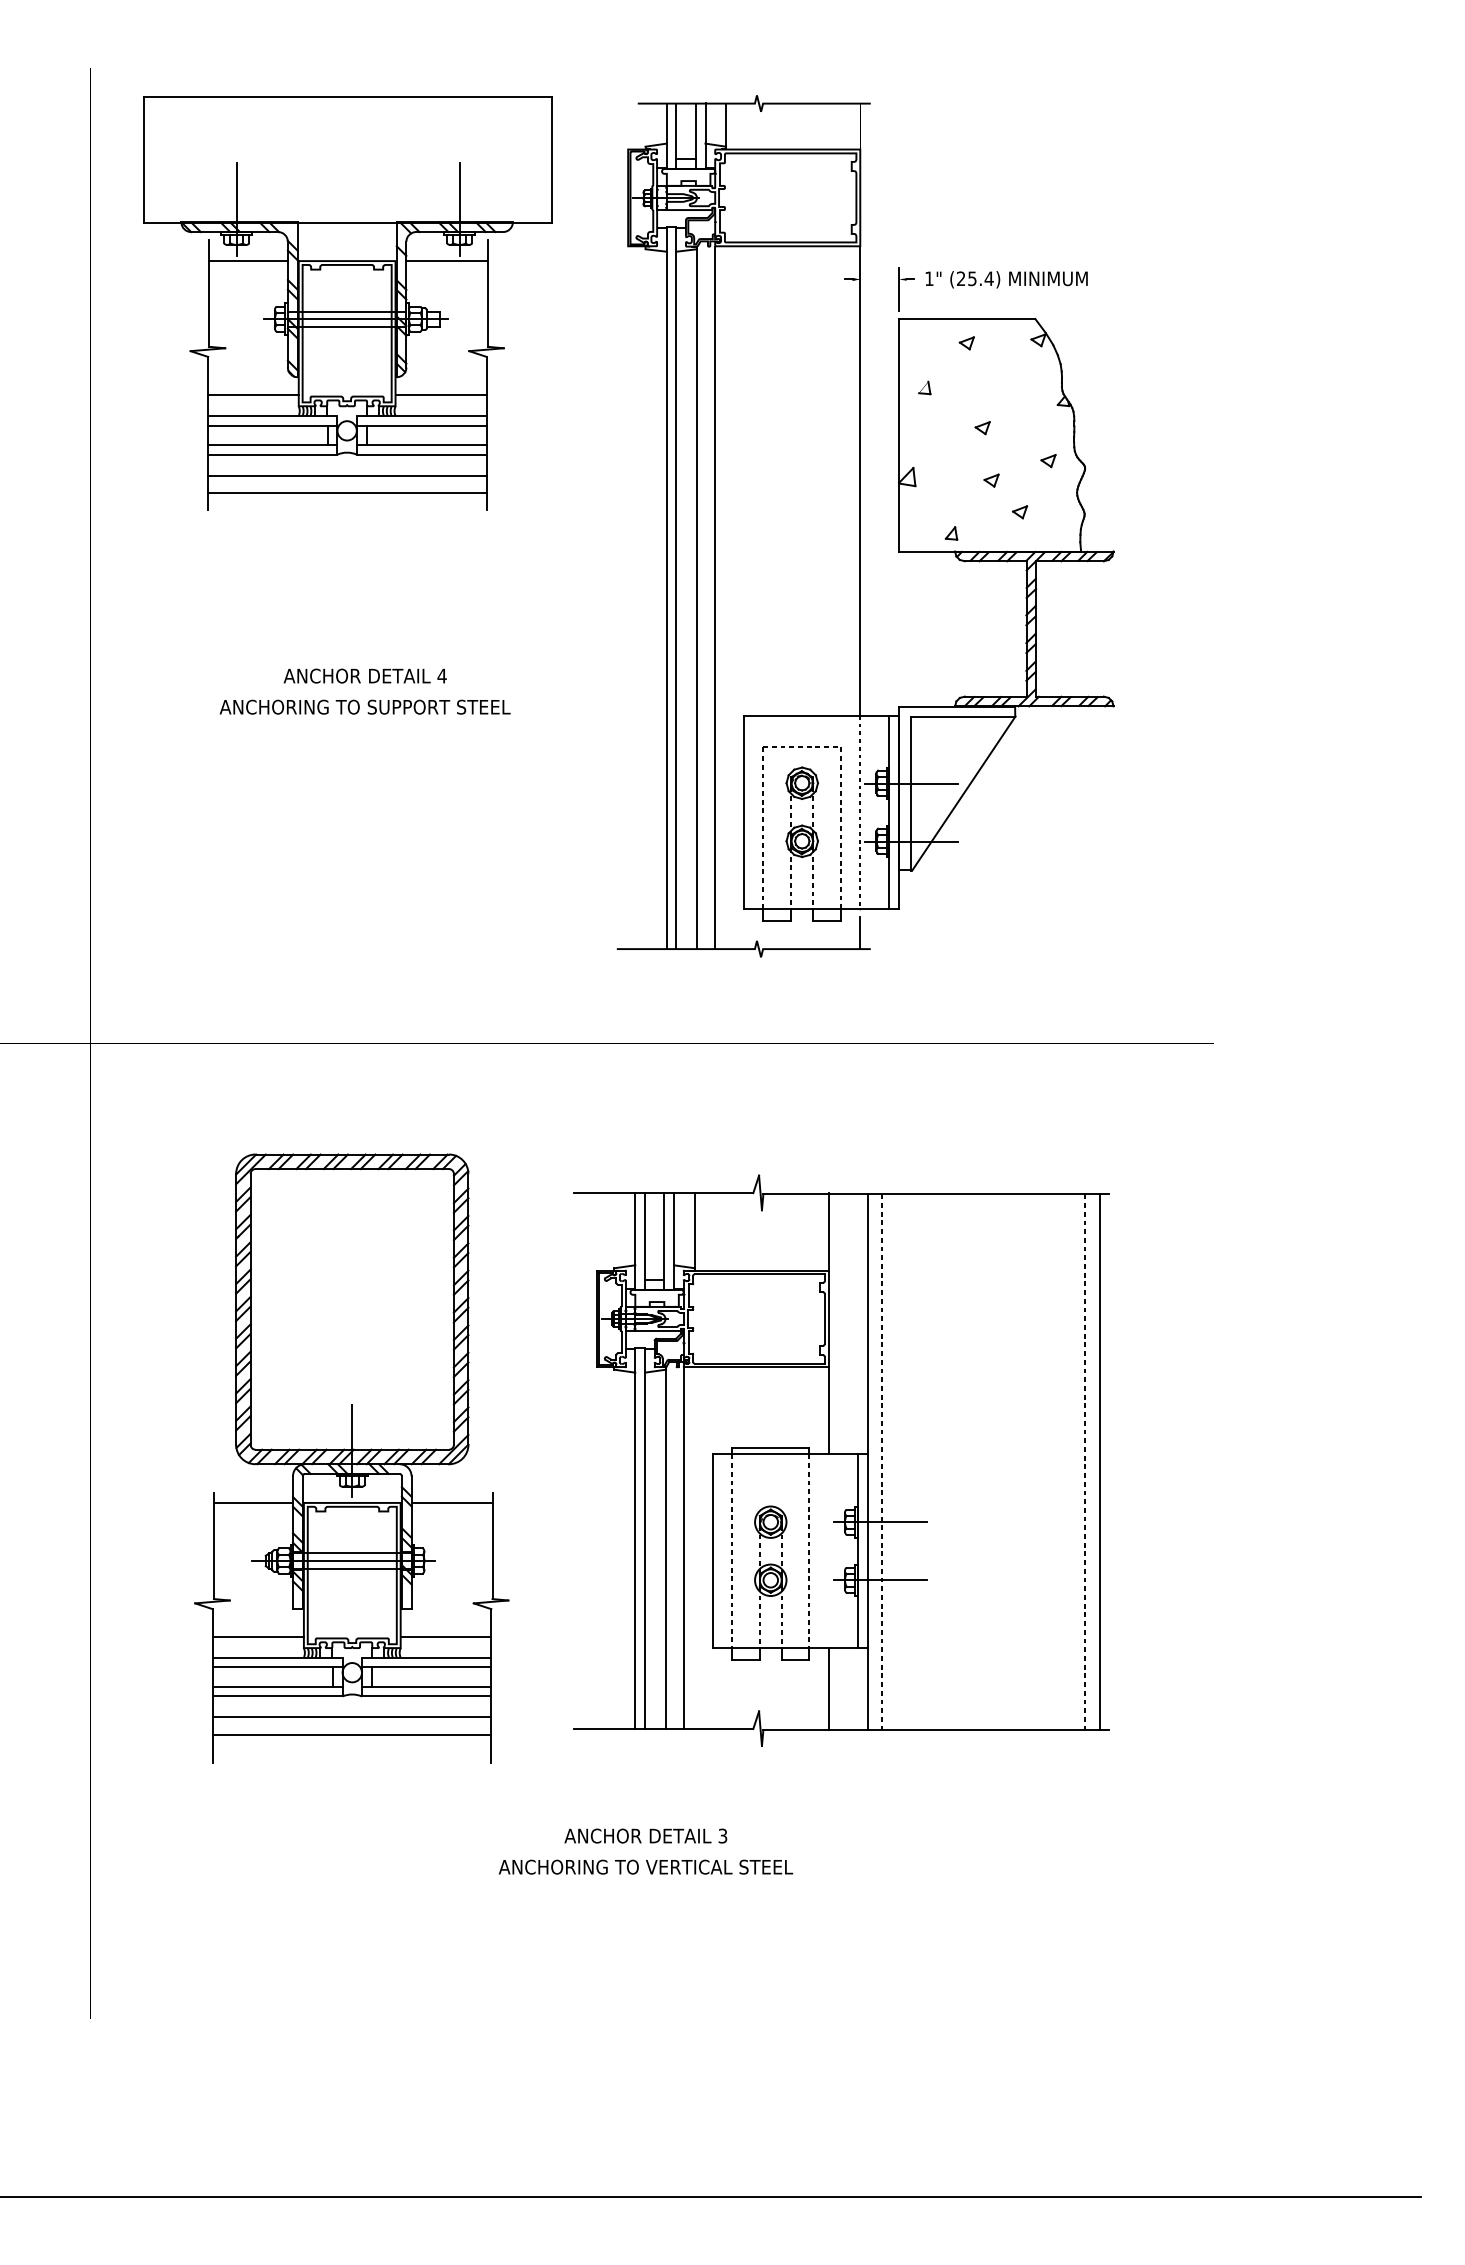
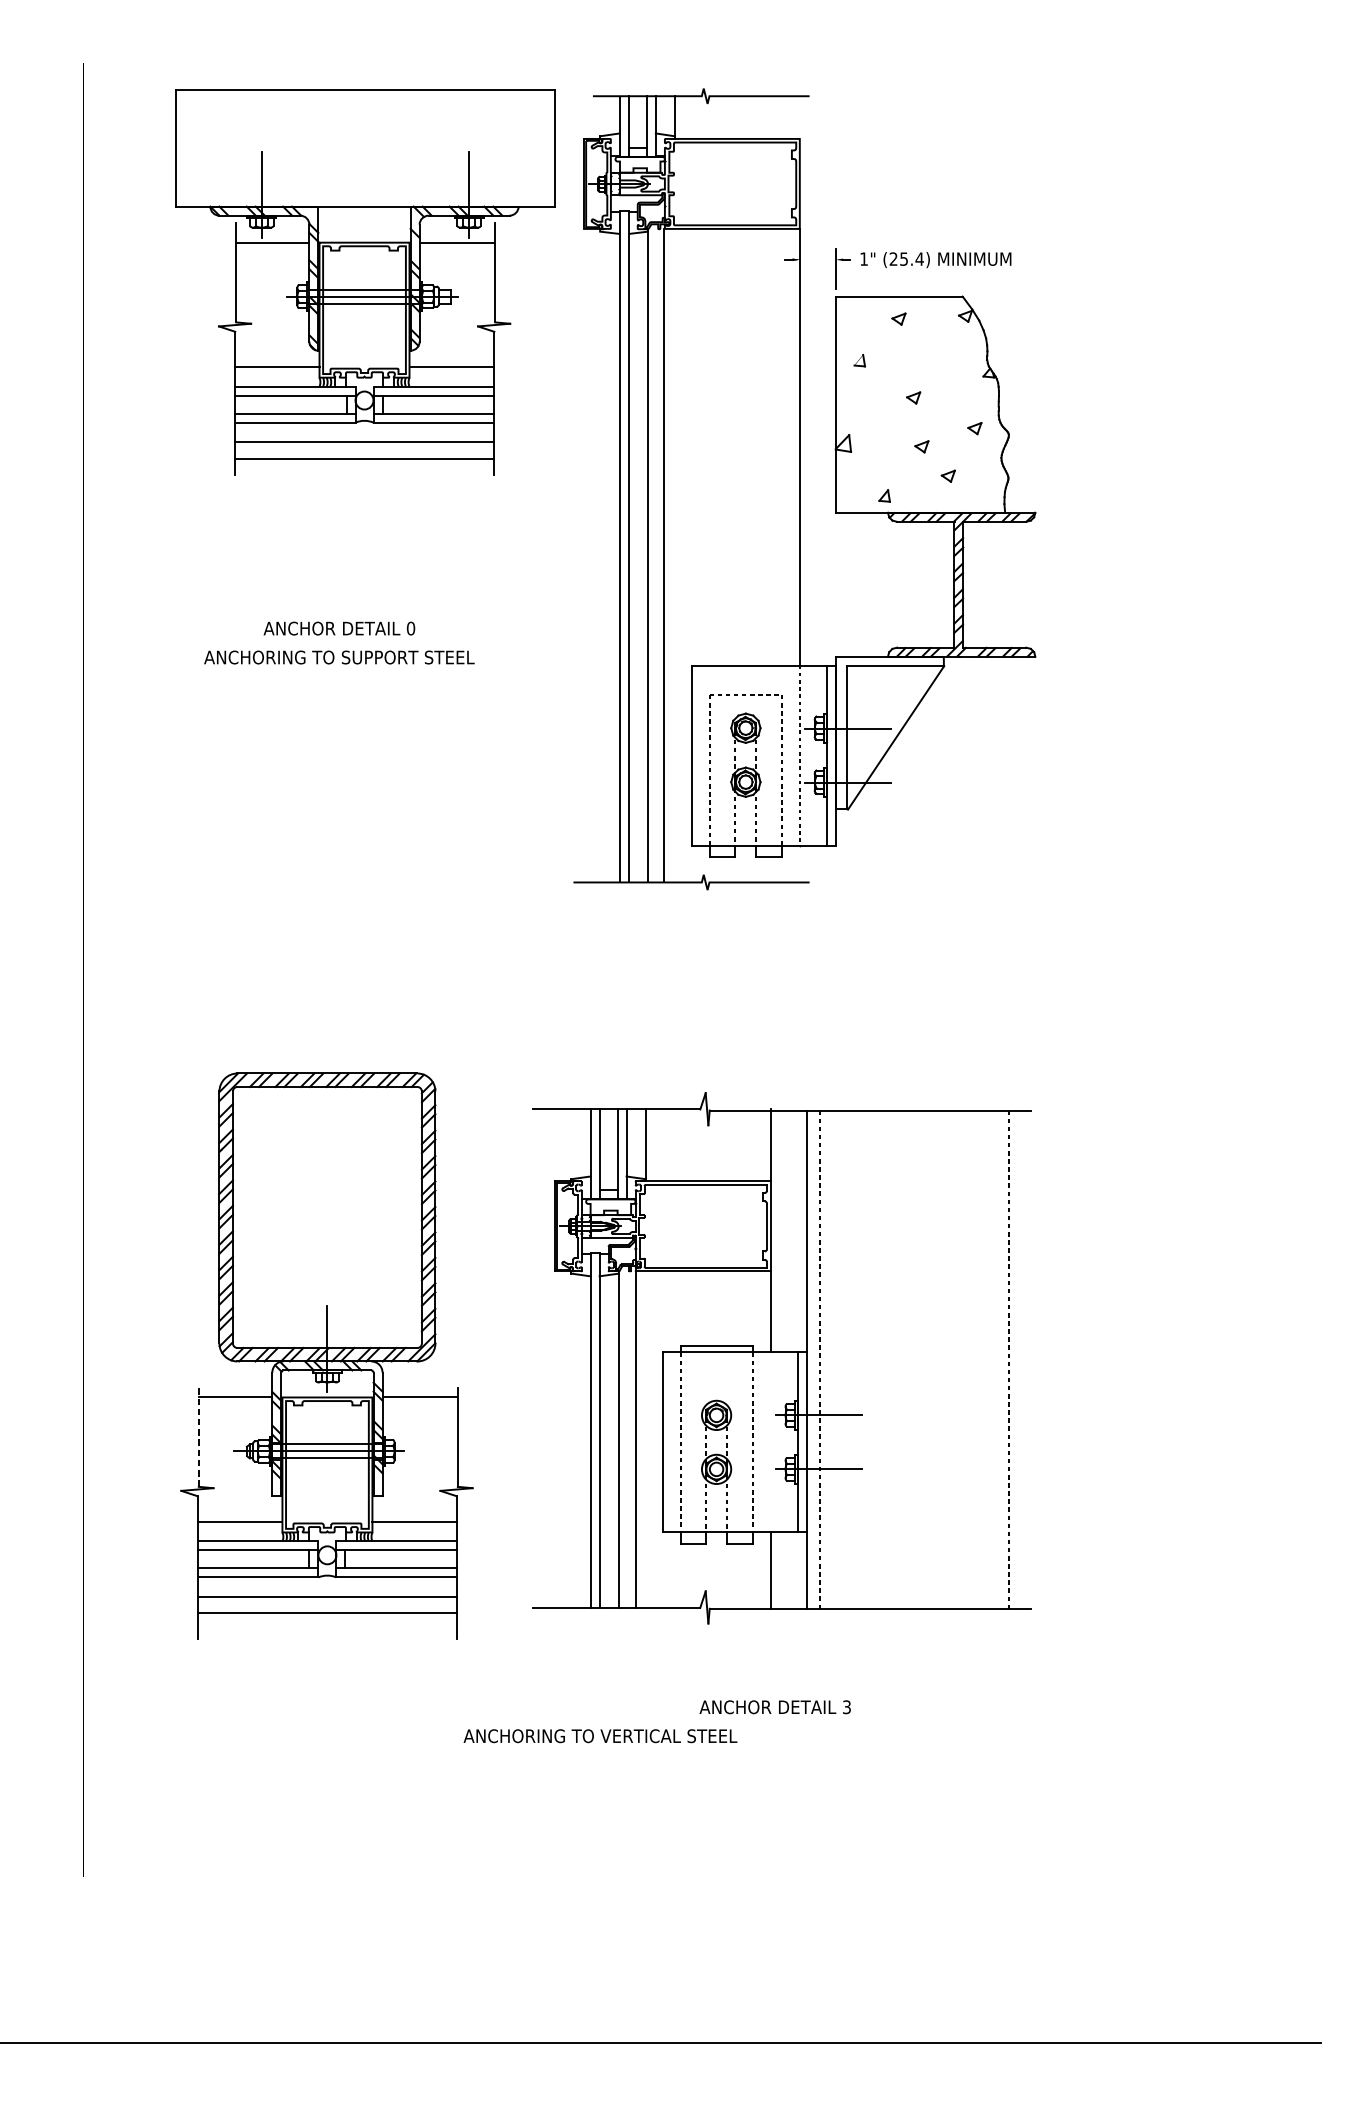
part: (347, 303) -> (364, 282), moved
text: (441, 675) -> (410, 628), 4 -> 0
line: (860, 932) -> (800, 867), removed
line: (1099, 1462) -> (1022, 1359), removed
line: (213, 1545) -> (198, 1437), solid -> dashed
text: (645, 1835) -> (774, 1706), moved

